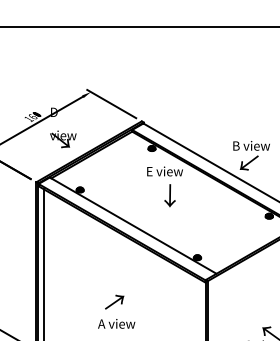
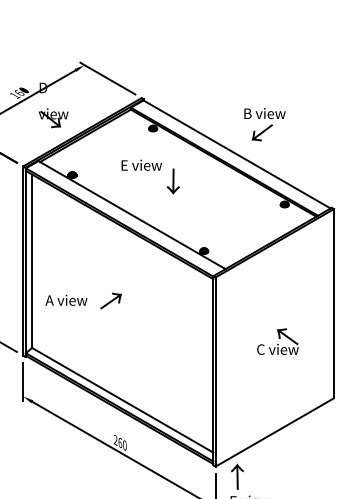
text: (251, 155) -> (264, 124), moved
text: (164, 170) -> (141, 164), moved
text: (116, 323) -> (66, 299), moved

